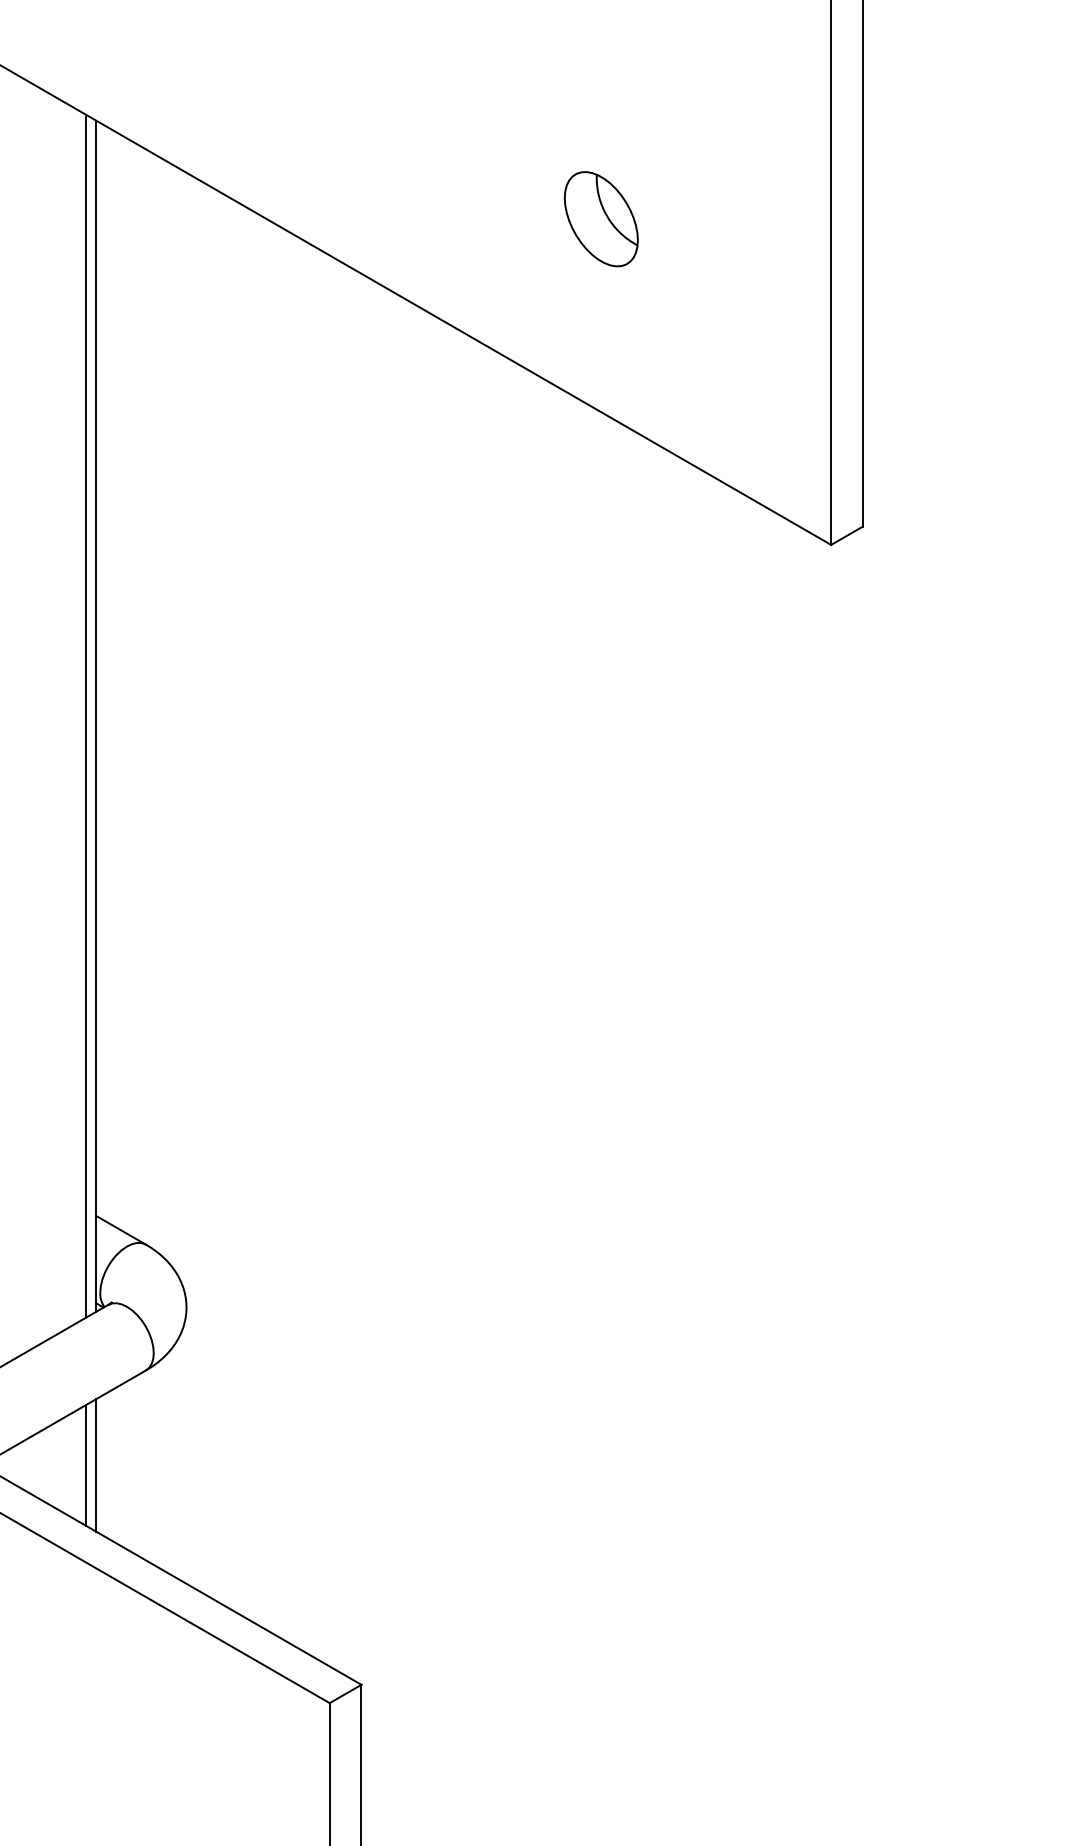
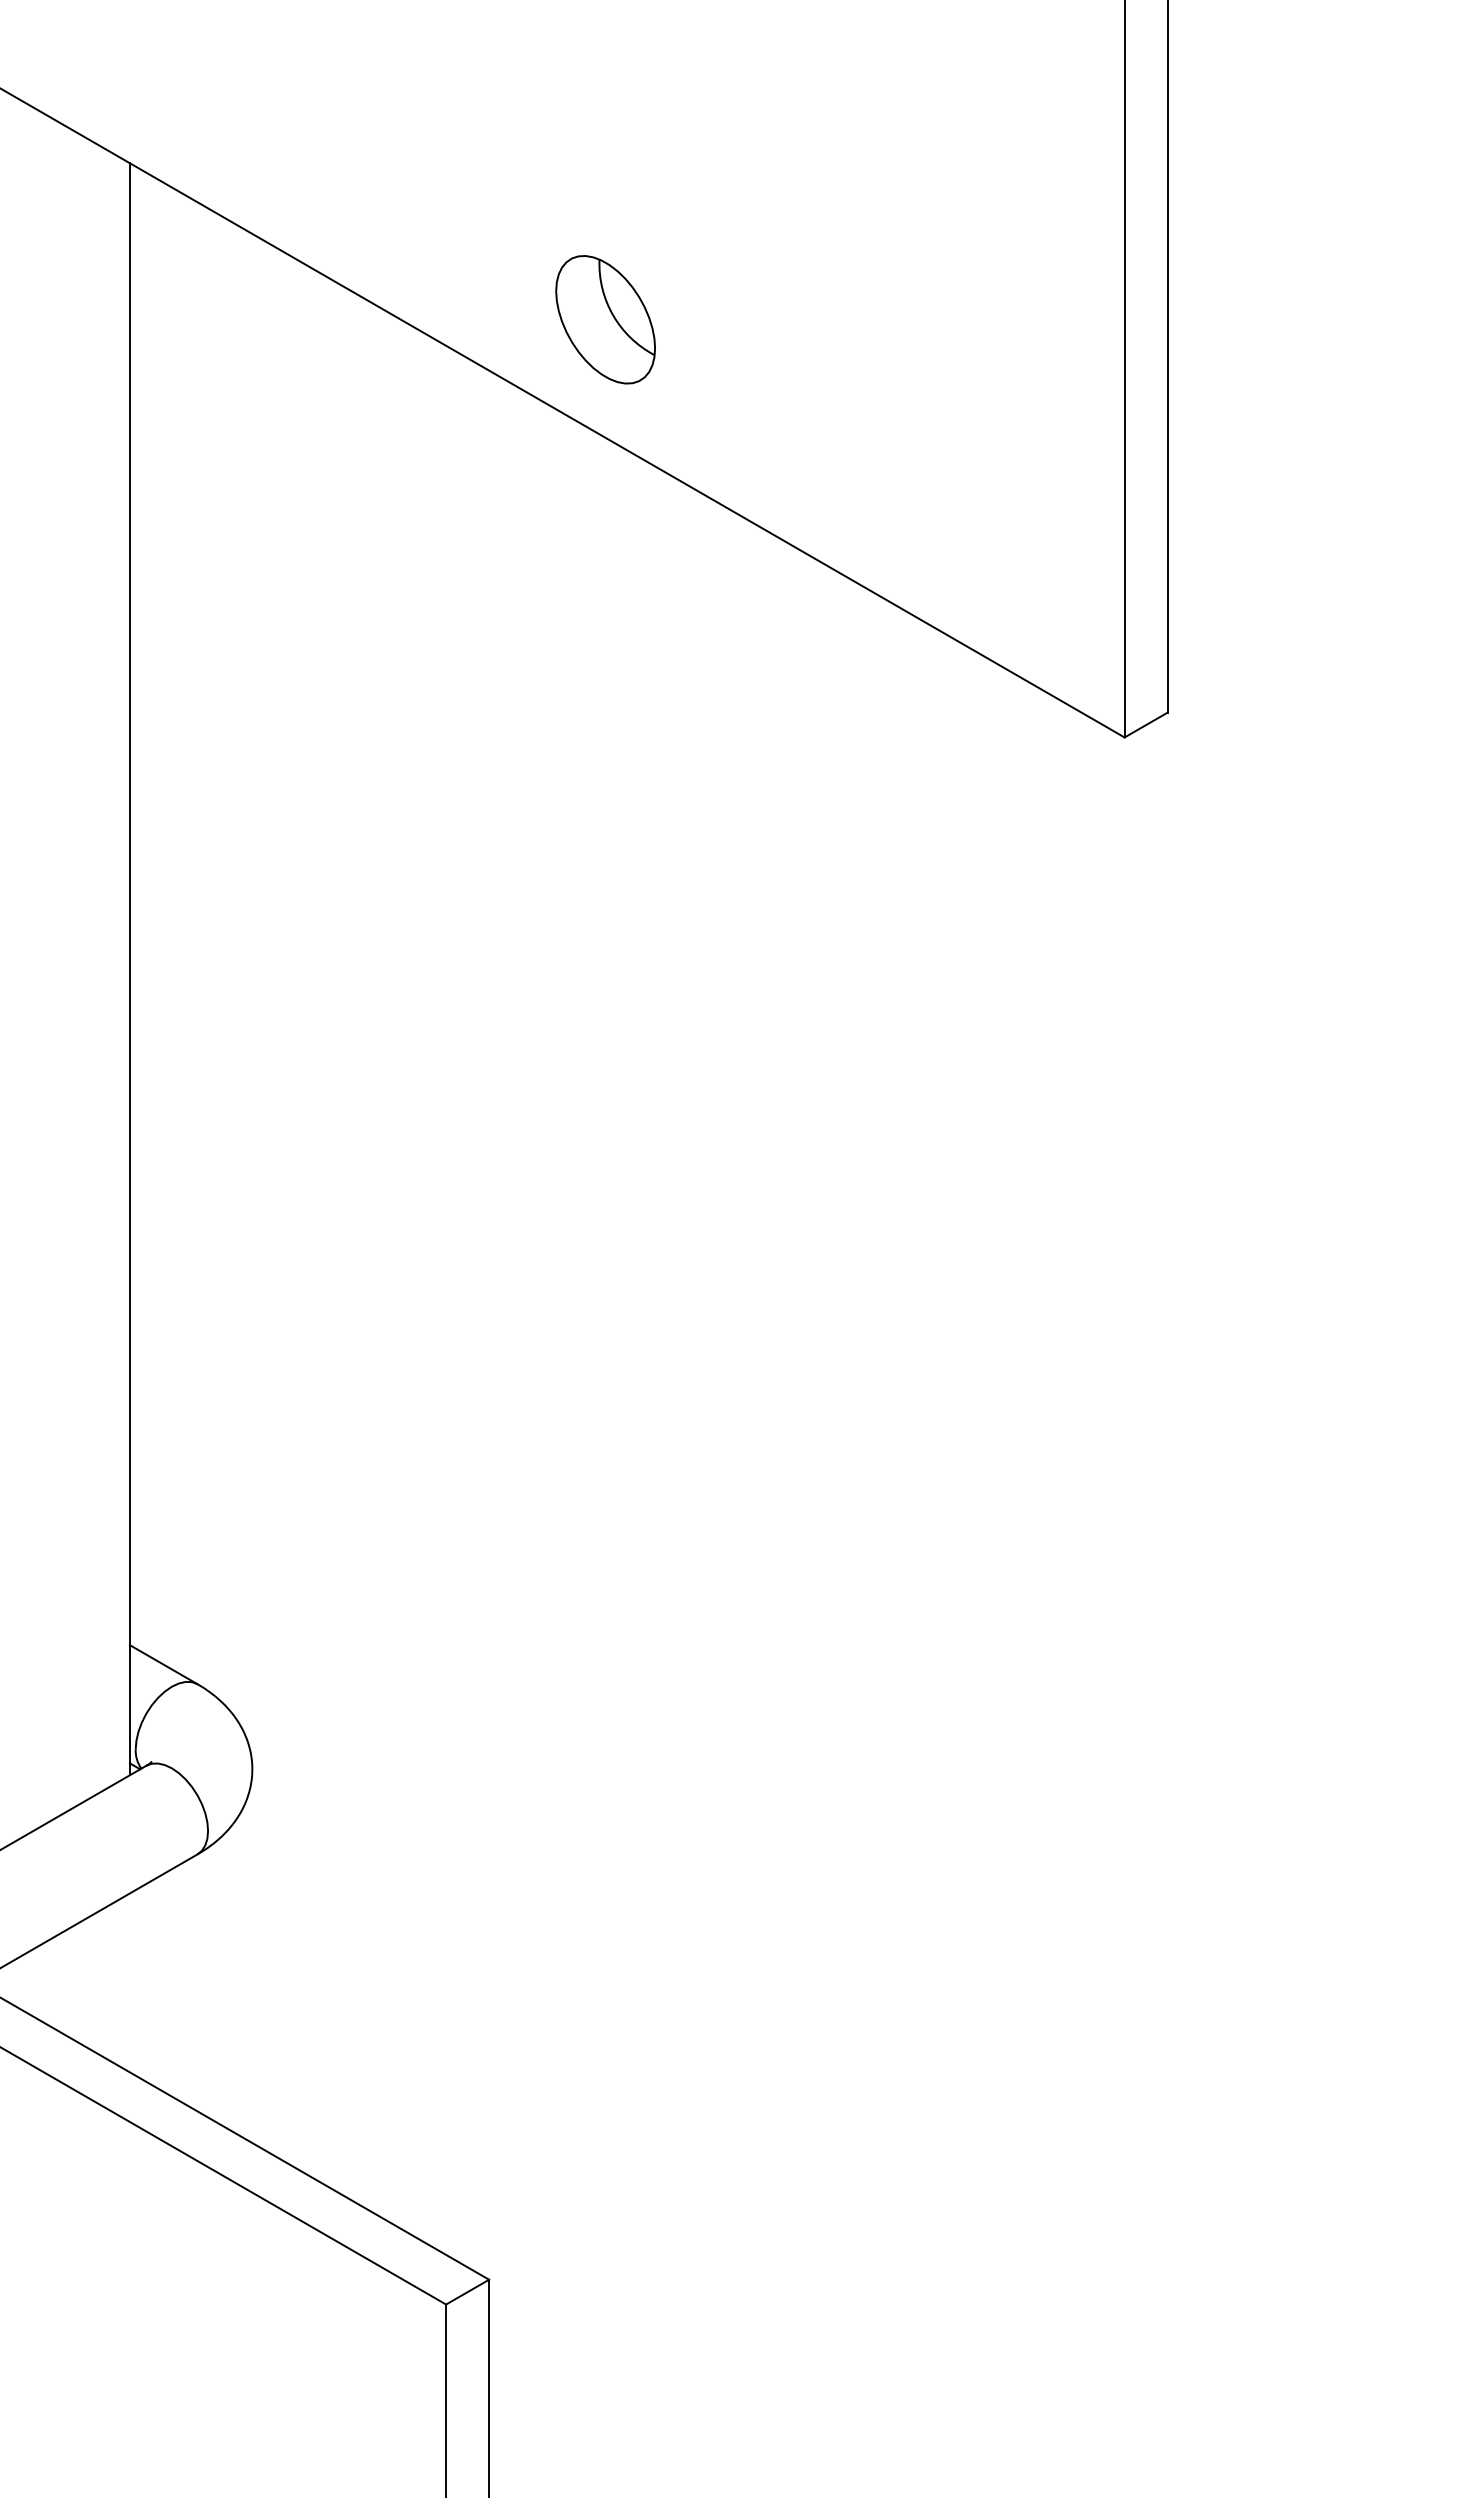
part: (601, 219) -> (605, 319), moved
line: (85, 716) -> (115, 969), removed
line: (85, 1465) -> (115, 1982), removed
line: (95, 1465) -> (129, 1982), removed

